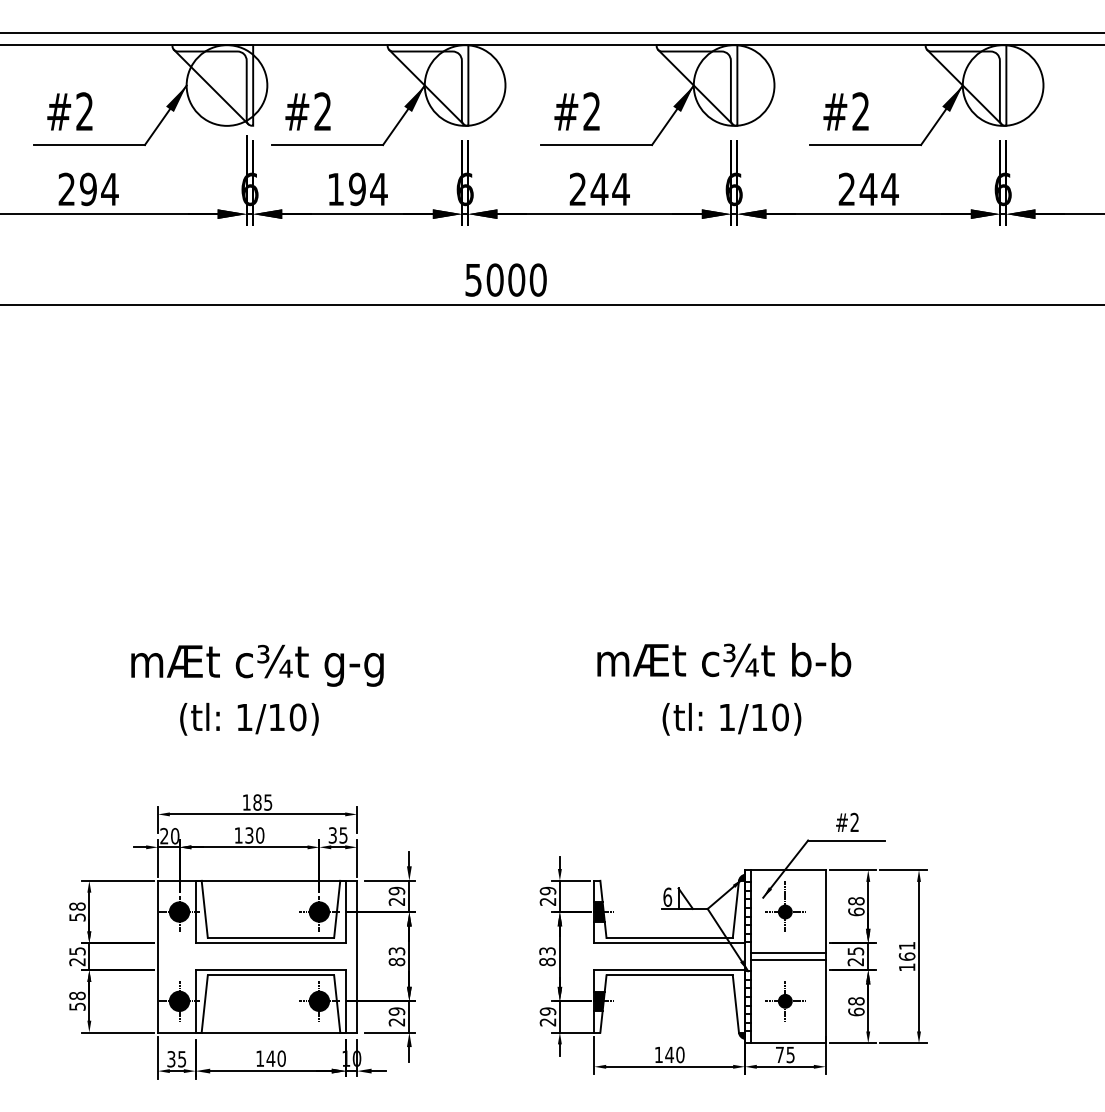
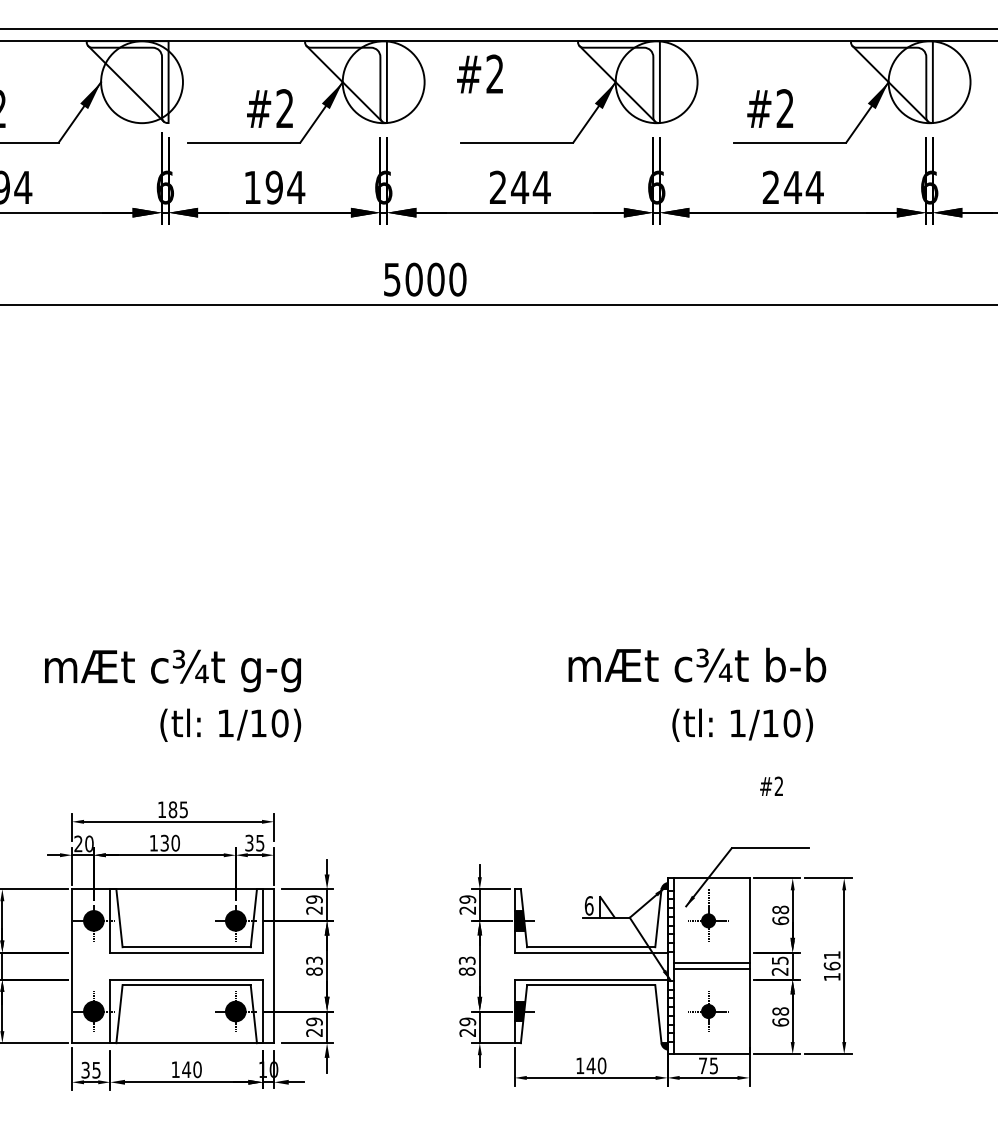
text: (307, 111) -> (269, 108), moved
text: (576, 111) -> (479, 74), moved
text: (724, 660) -> (697, 665), moved
text: (249, 718) -> (230, 724), moved
text: (731, 718) -> (742, 724), moved
text: (847, 821) -> (771, 785), moved

